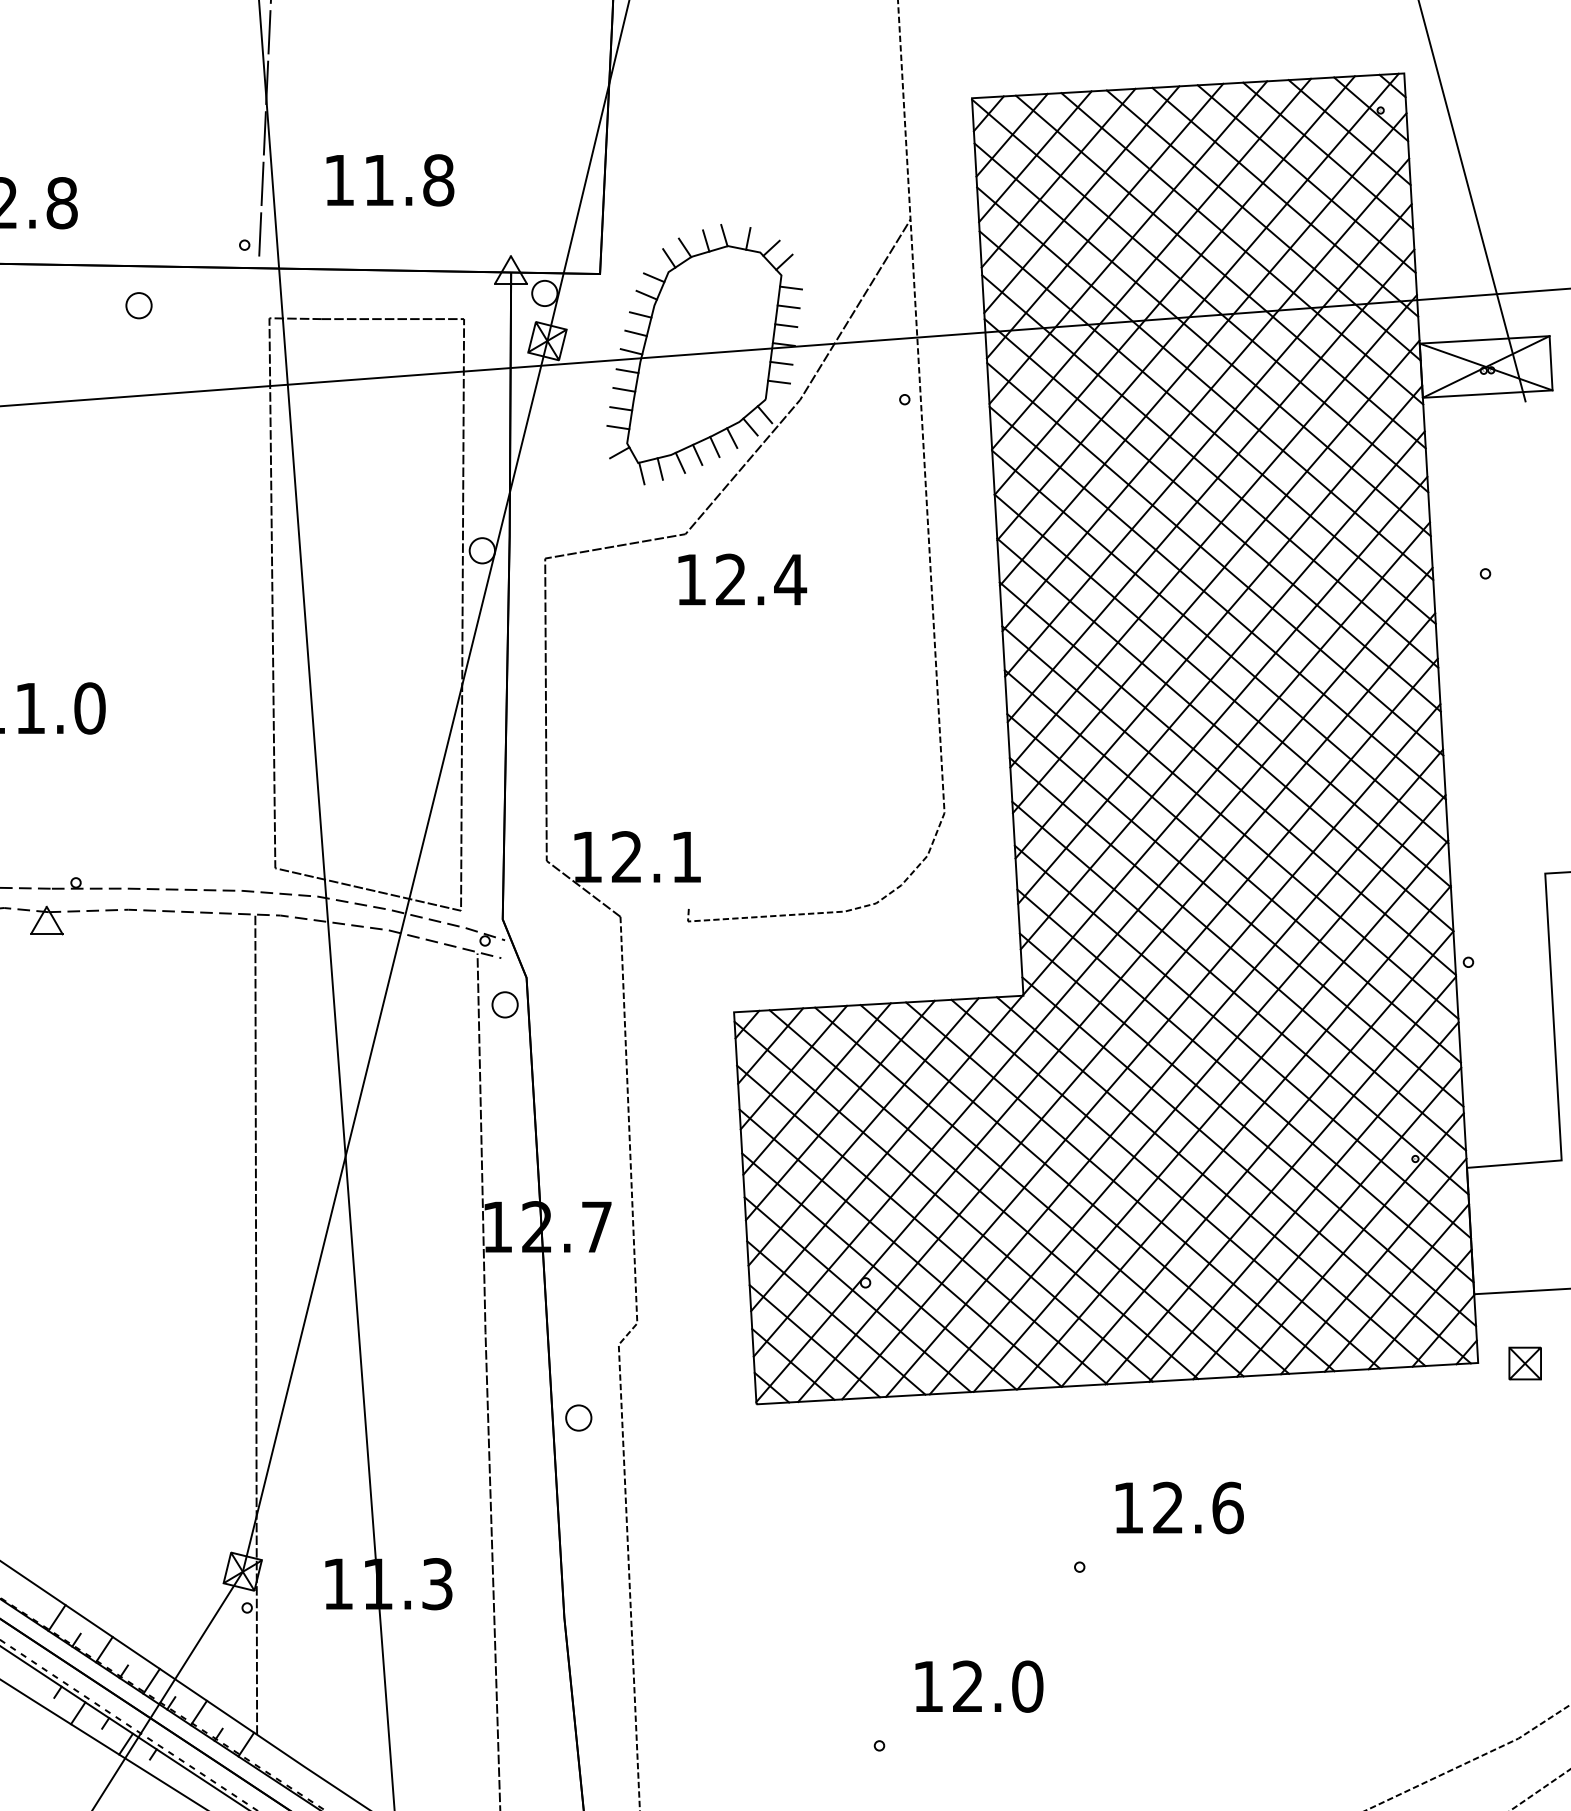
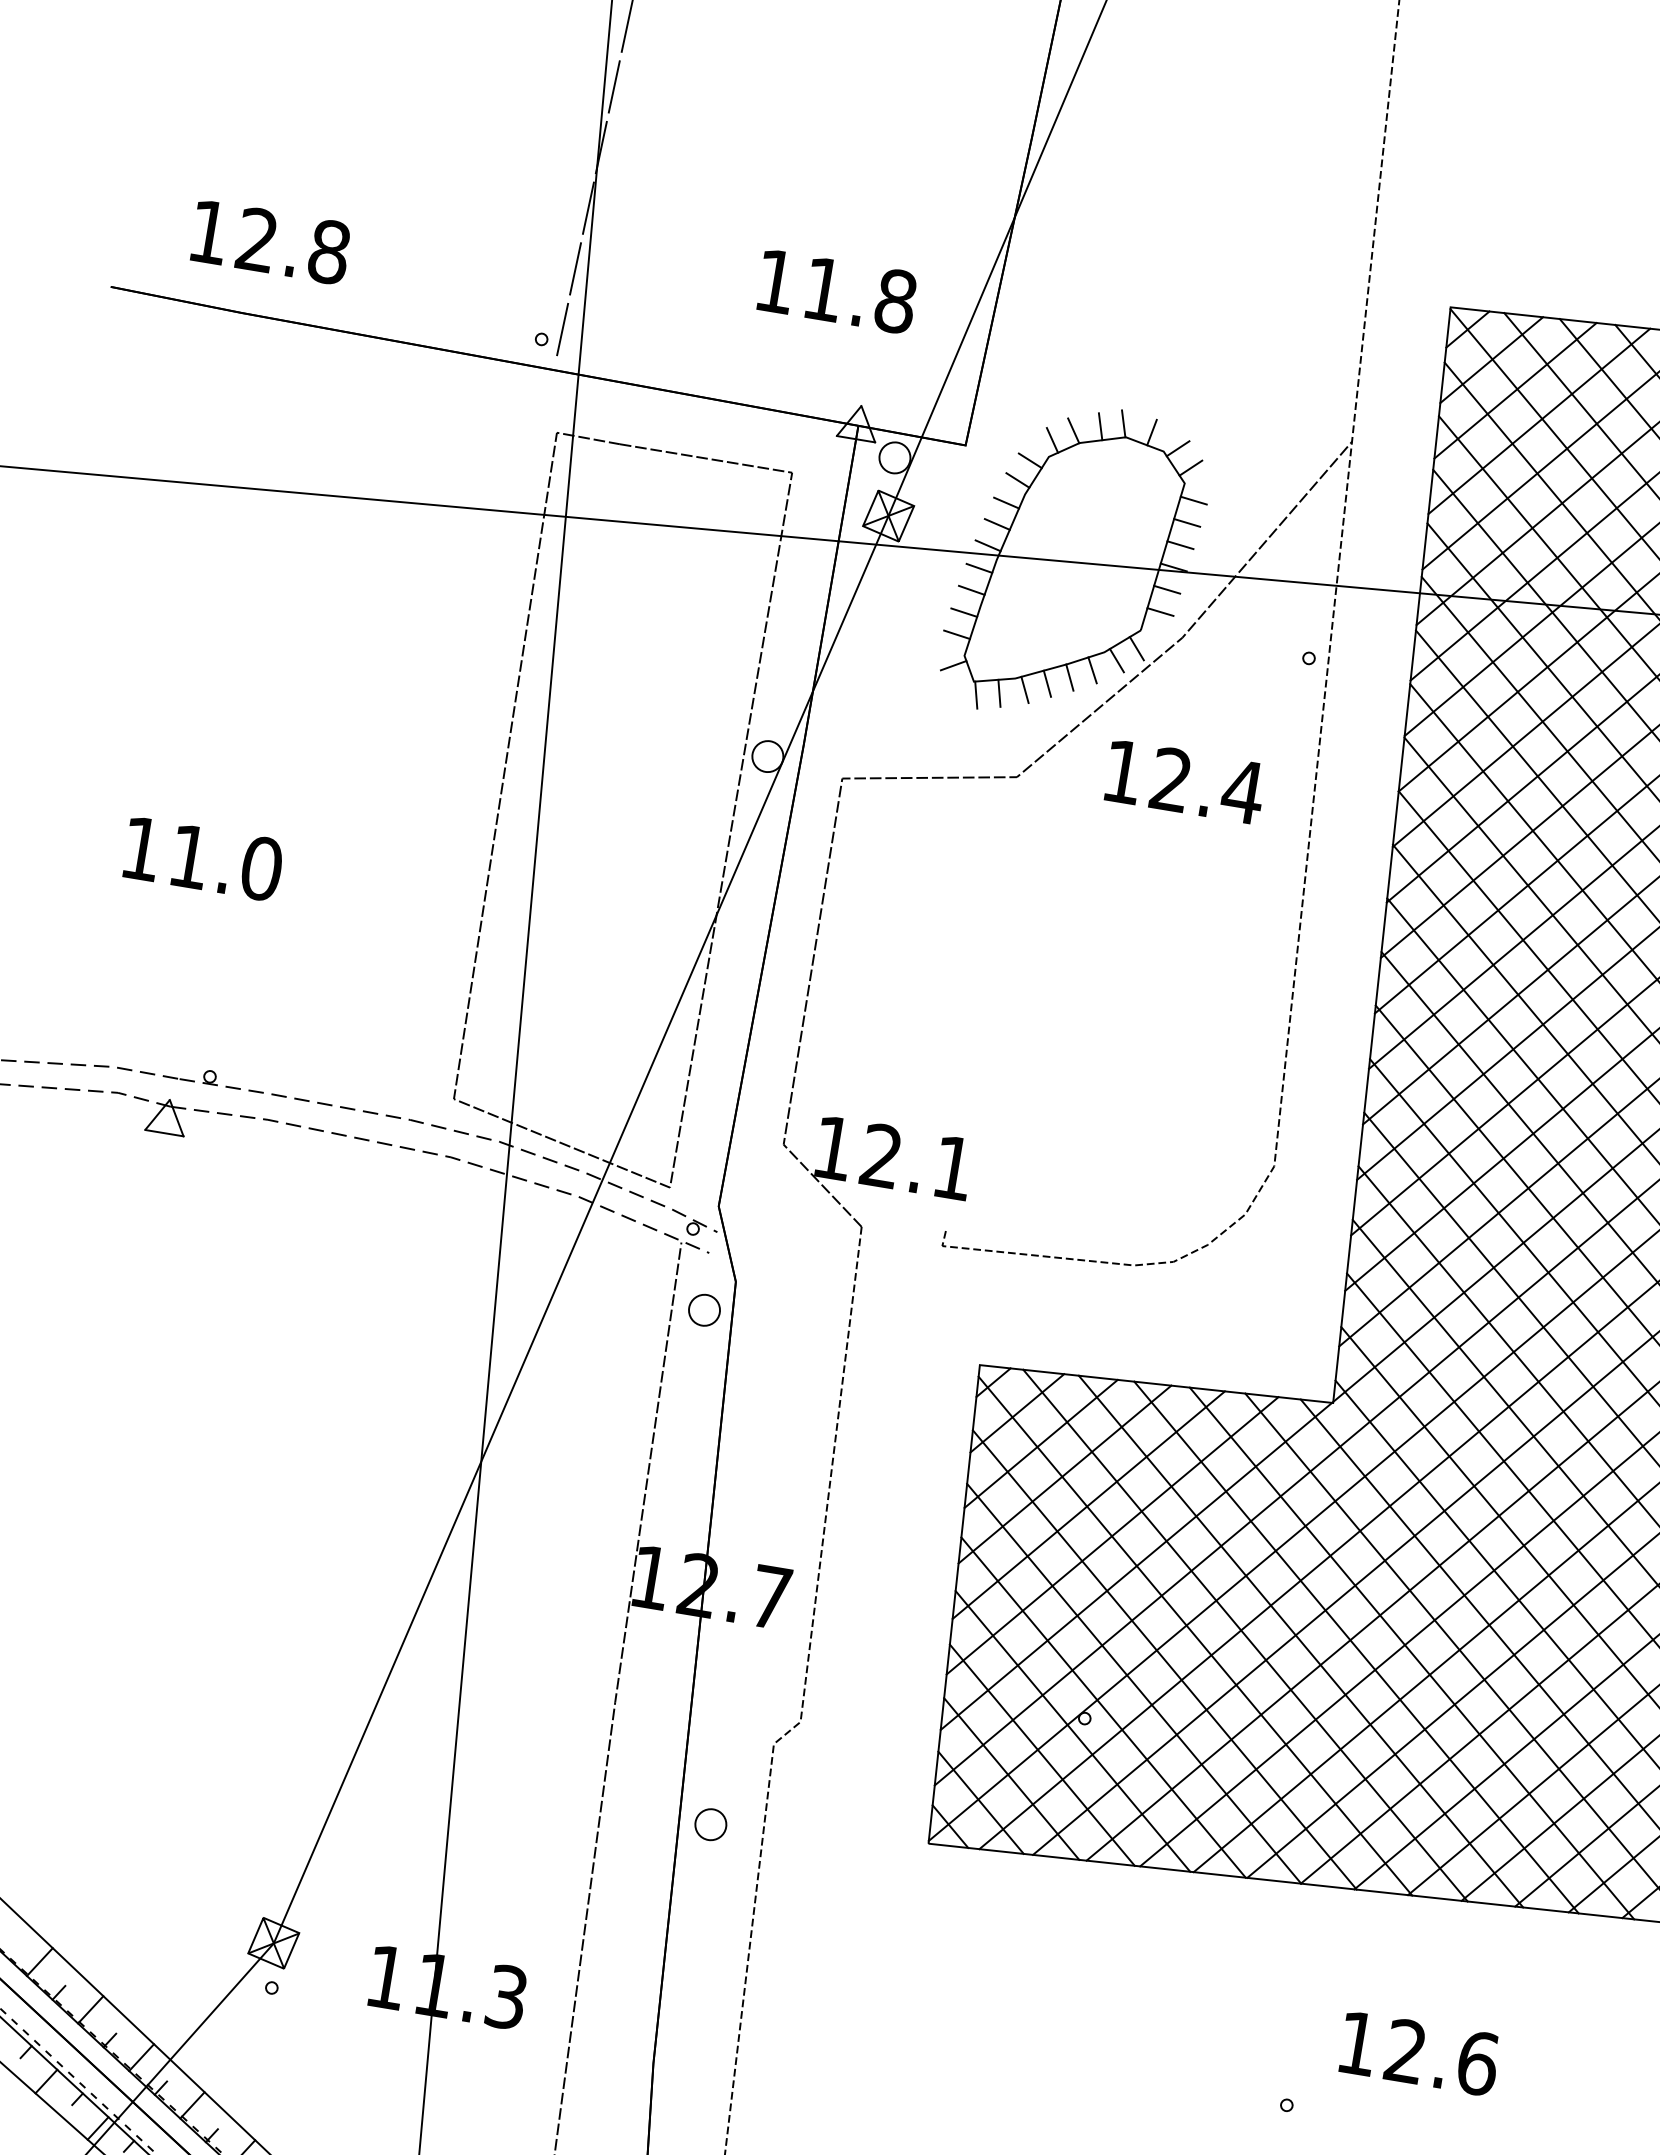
text: (390, 180) -> (837, 291), moved
part: (138, 305) -> (401, 391), removed
text: (742, 579) -> (1185, 781), moved
line: (256, 1324) -> (339, 1647), removed

